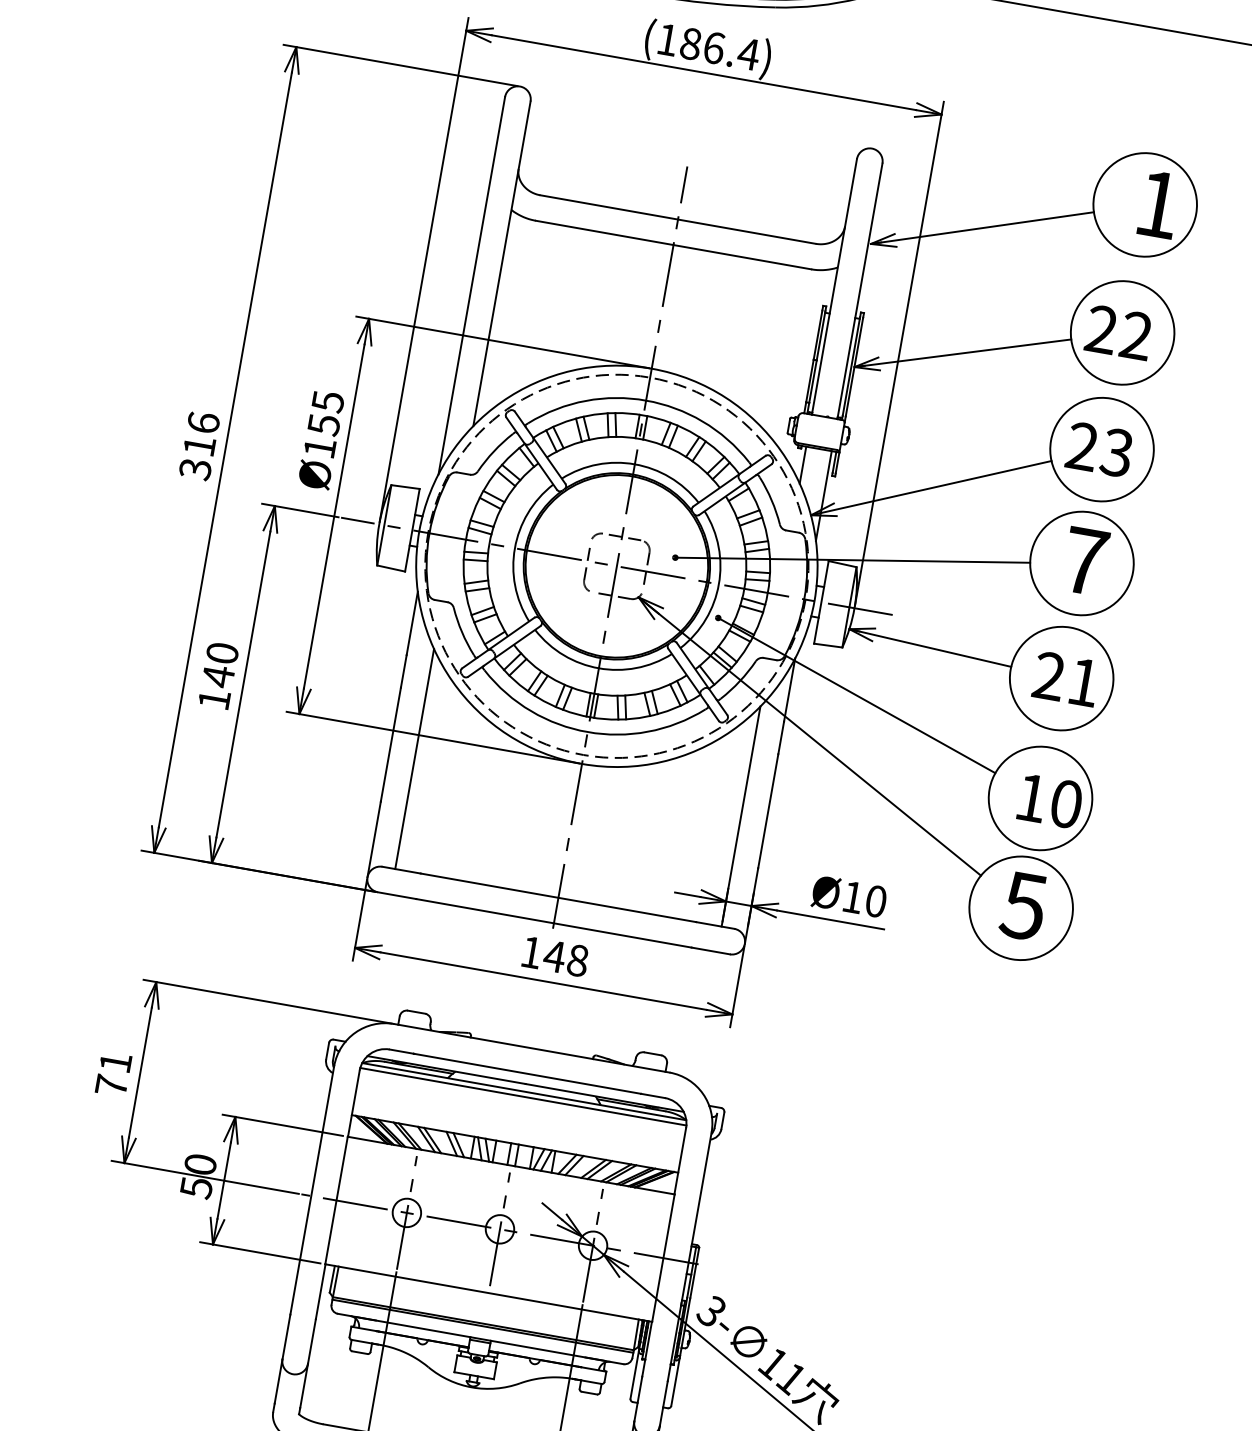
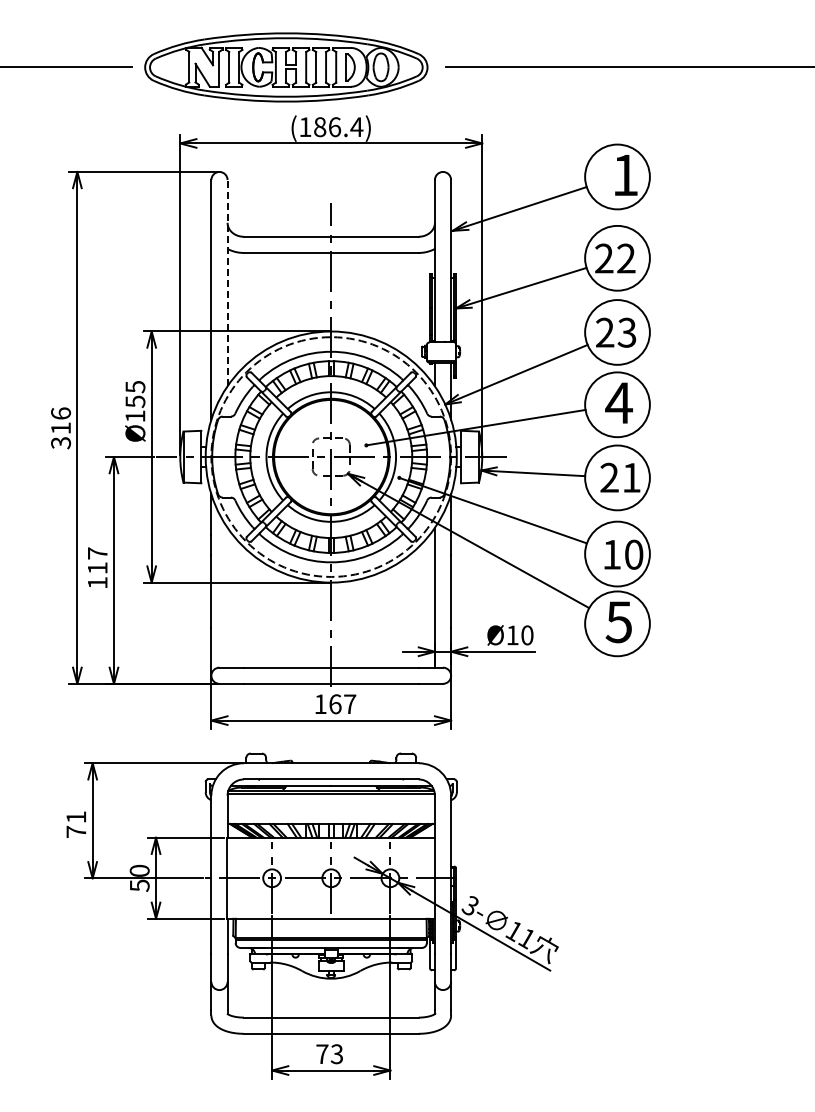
line: (502, 262) -> (227, 282), solid -> dashed
text: (1085, 560) -> (619, 402), 7 -> 4
text: (220, 664) -> (97, 560), 140 -> 117
line: (414, 758) -> (227, 597), removed
text: (565, 958) -> (342, 704), 148 -> 167

